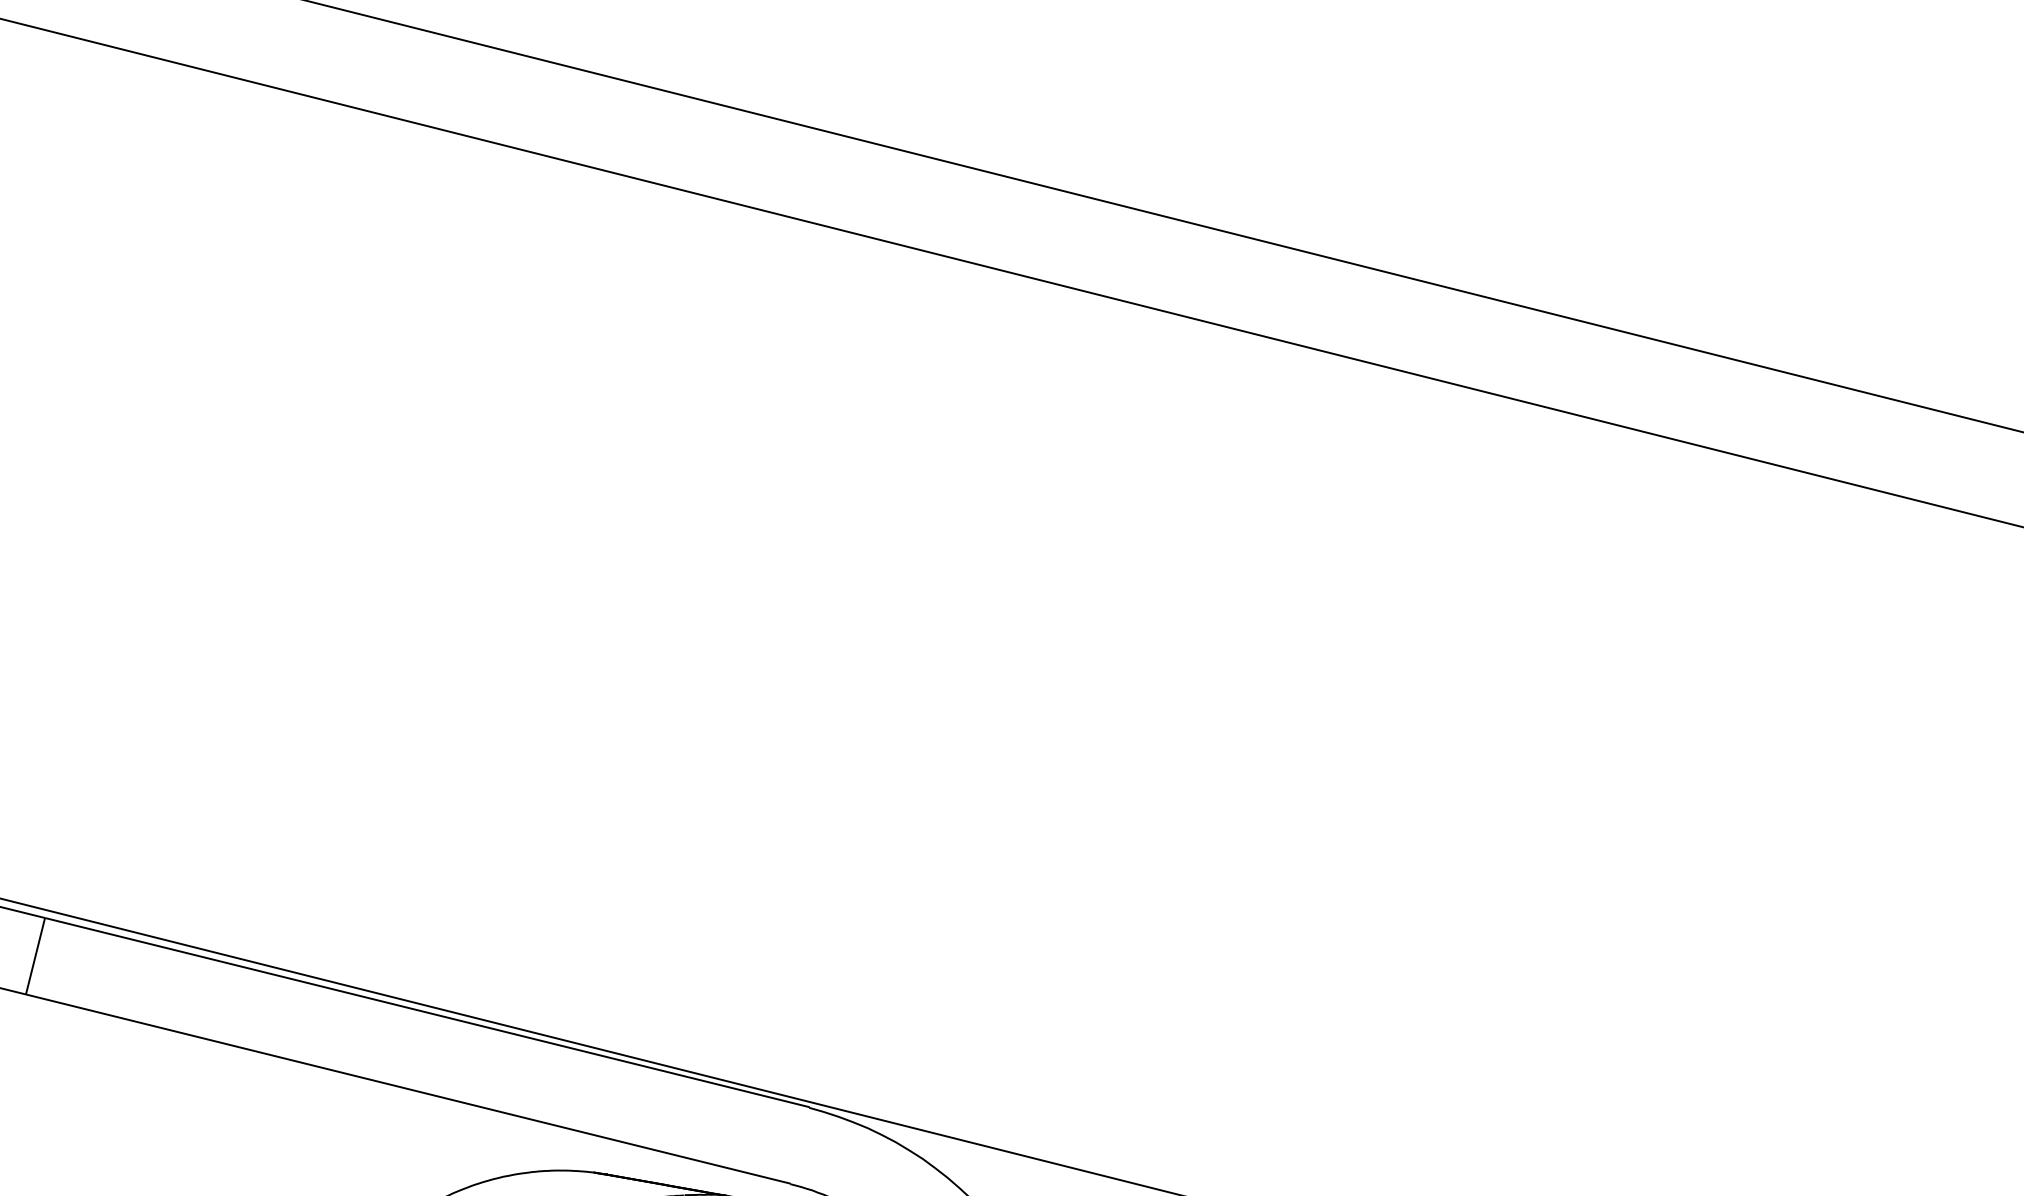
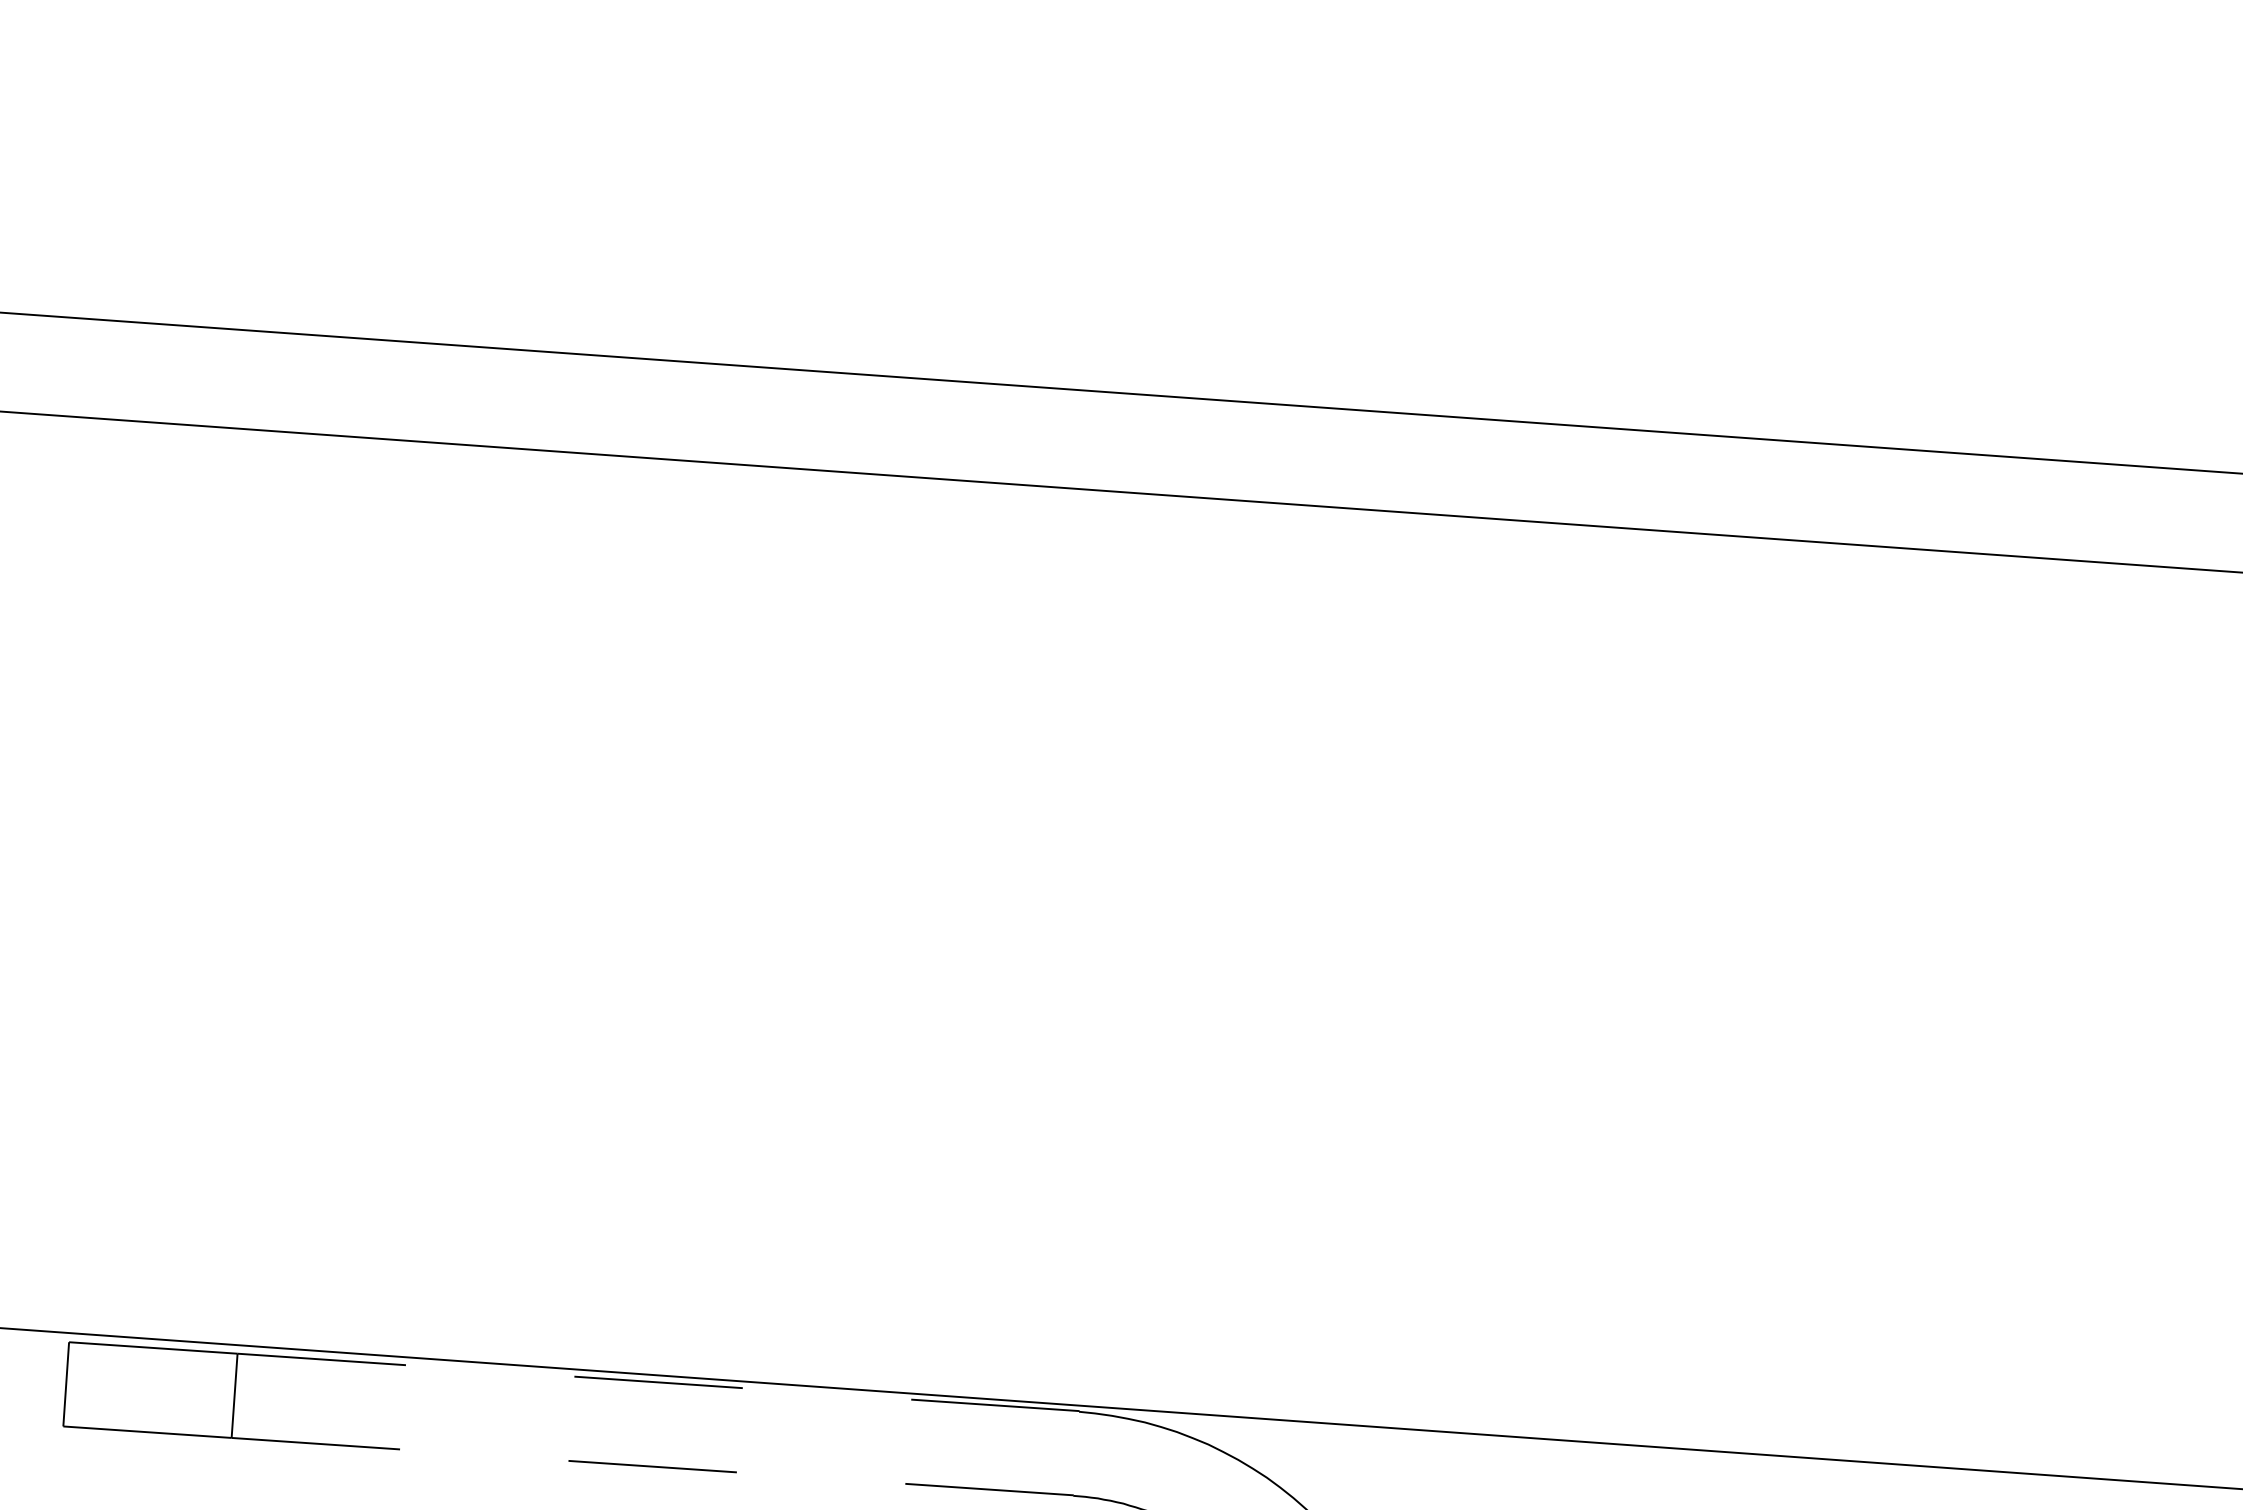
line: (427, 1012) -> (658, 1382), solid -> dashed
line: (409, 1089) -> (653, 1466), solid -> dashed

